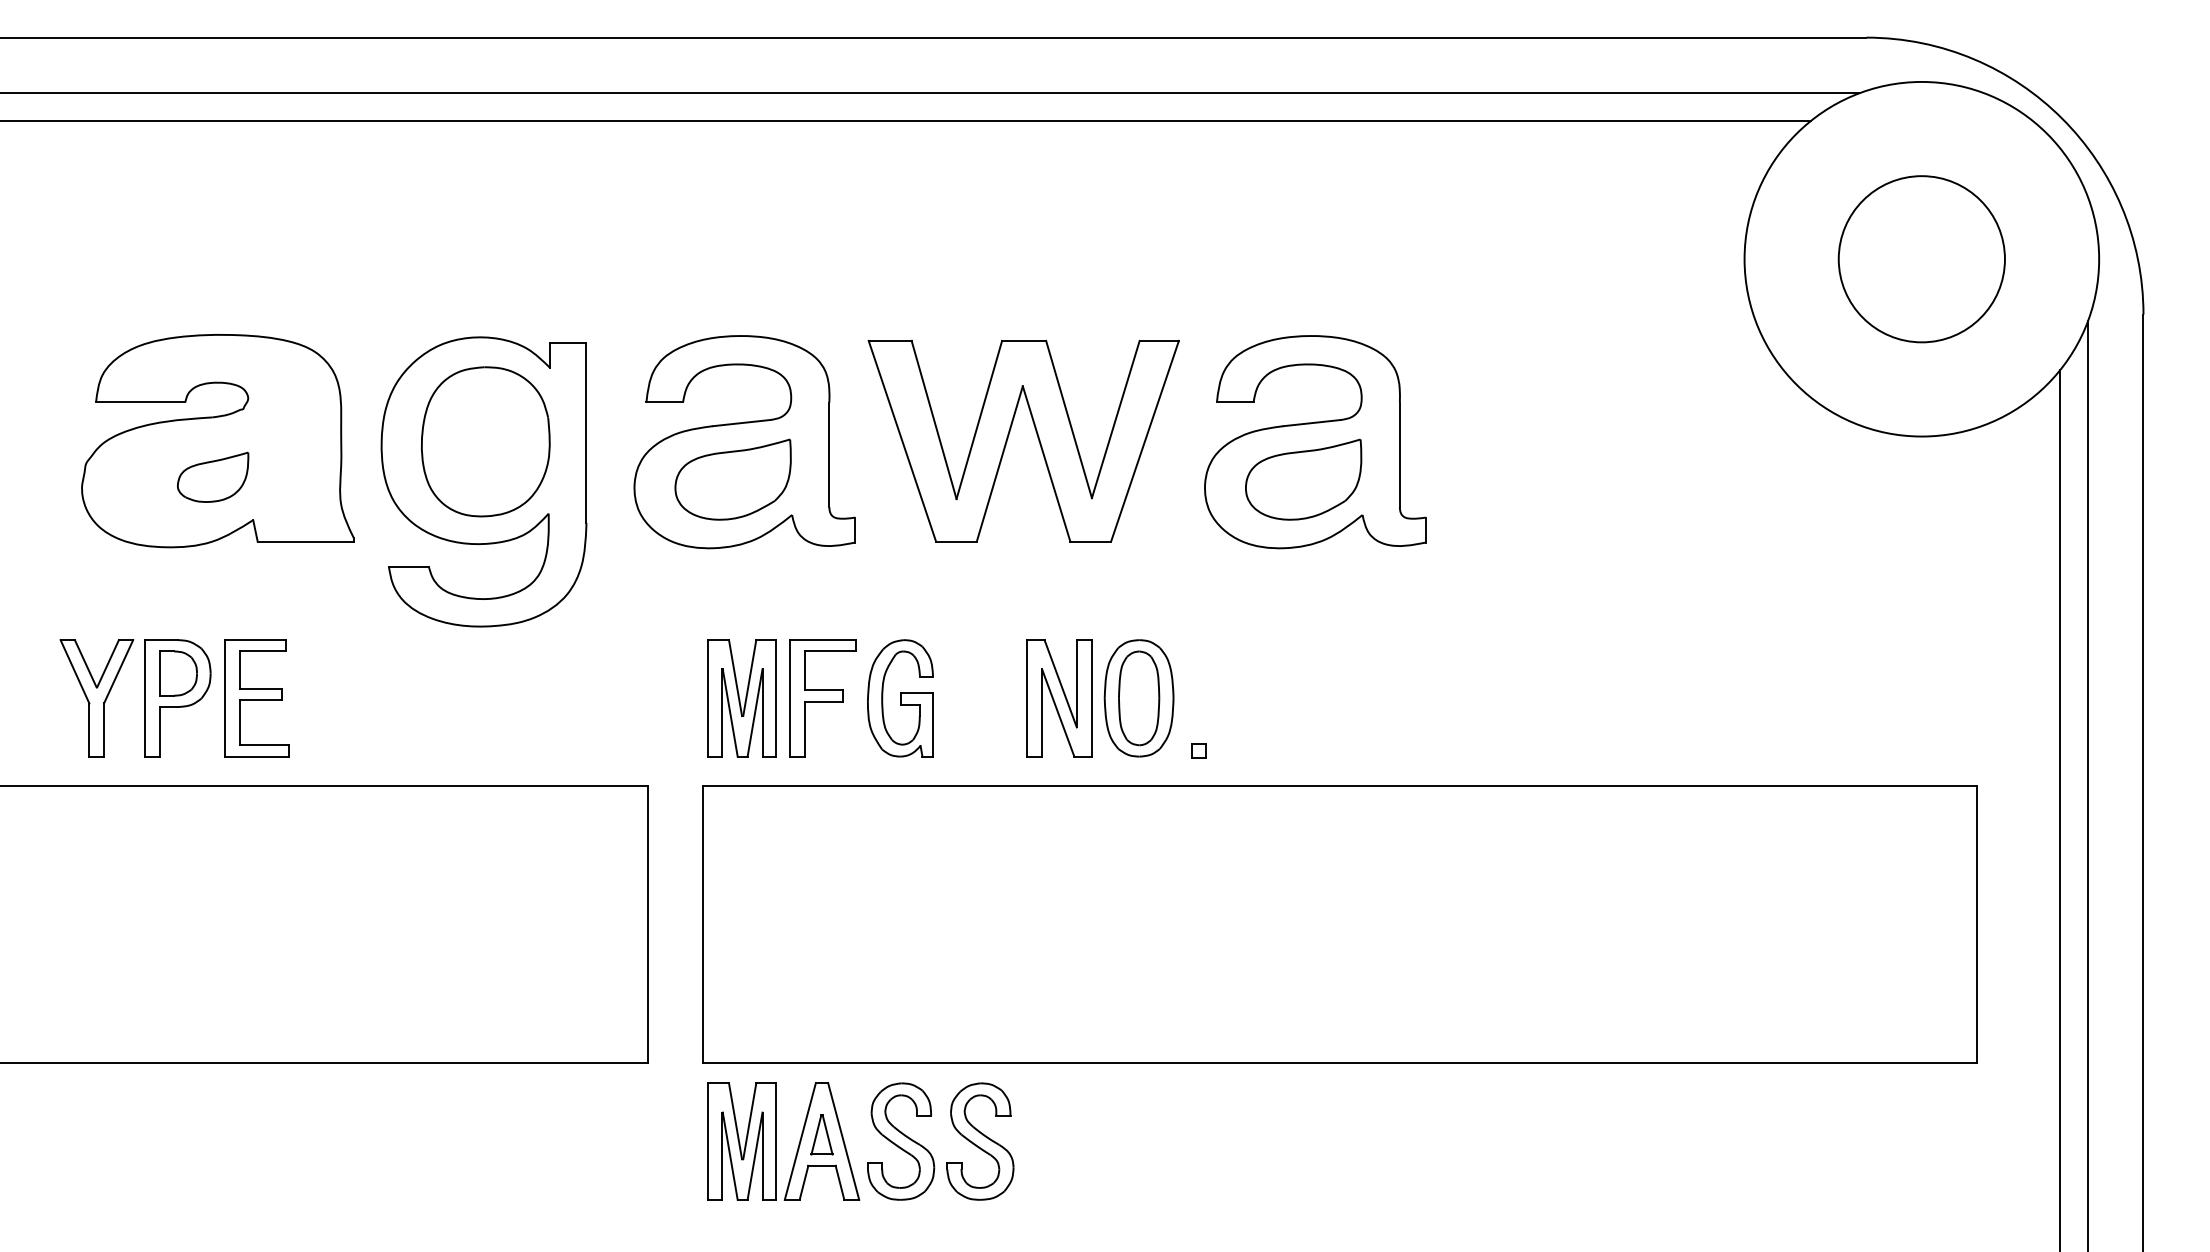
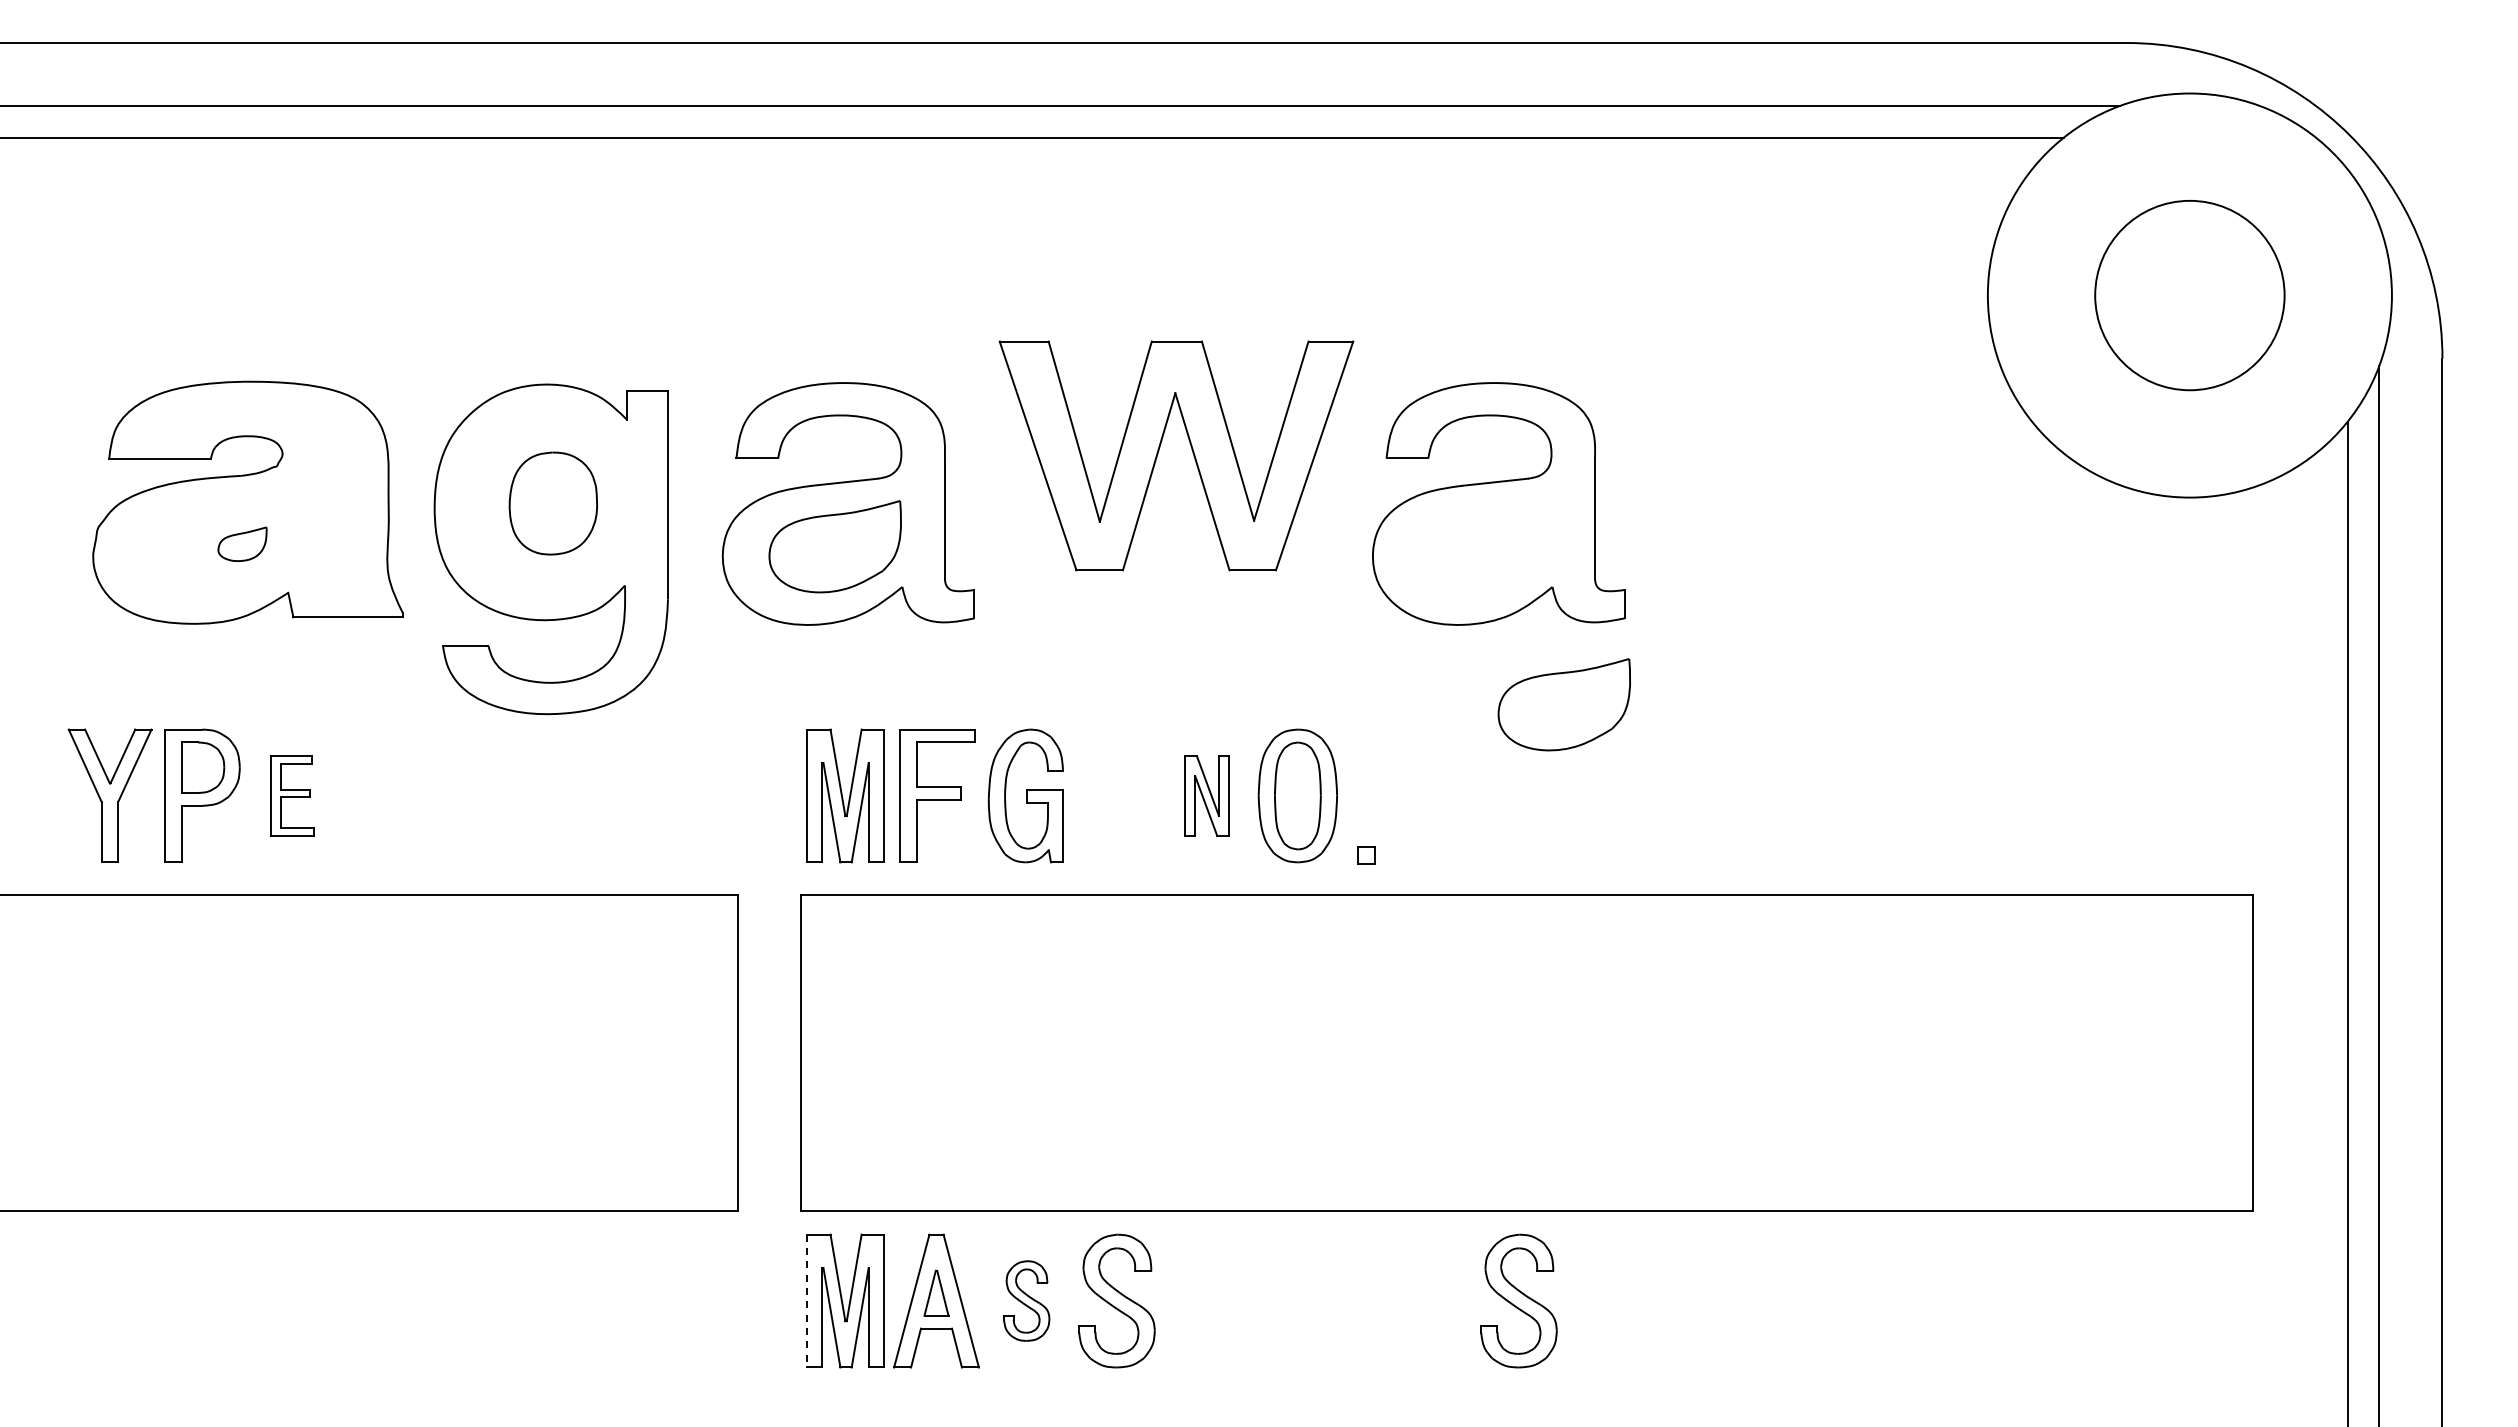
part: (1036, 436) -> (1191, 450), moved
part: (485, 441) -> (553, 503), size x0.6
part: (213, 477) -> (242, 544), size x0.6
part: (1302, 479) -> (1563, 704), moved
part: (256, 697) -> (292, 795), size x0.6
part: (1058, 697) -> (1206, 795), size x0.6
line: (708, 1141) -> (807, 1301), solid -> dashed
part: (900, 1141) -> (1026, 1300), size x0.6
part: (1332, 1141) -> (1518, 1300), added

